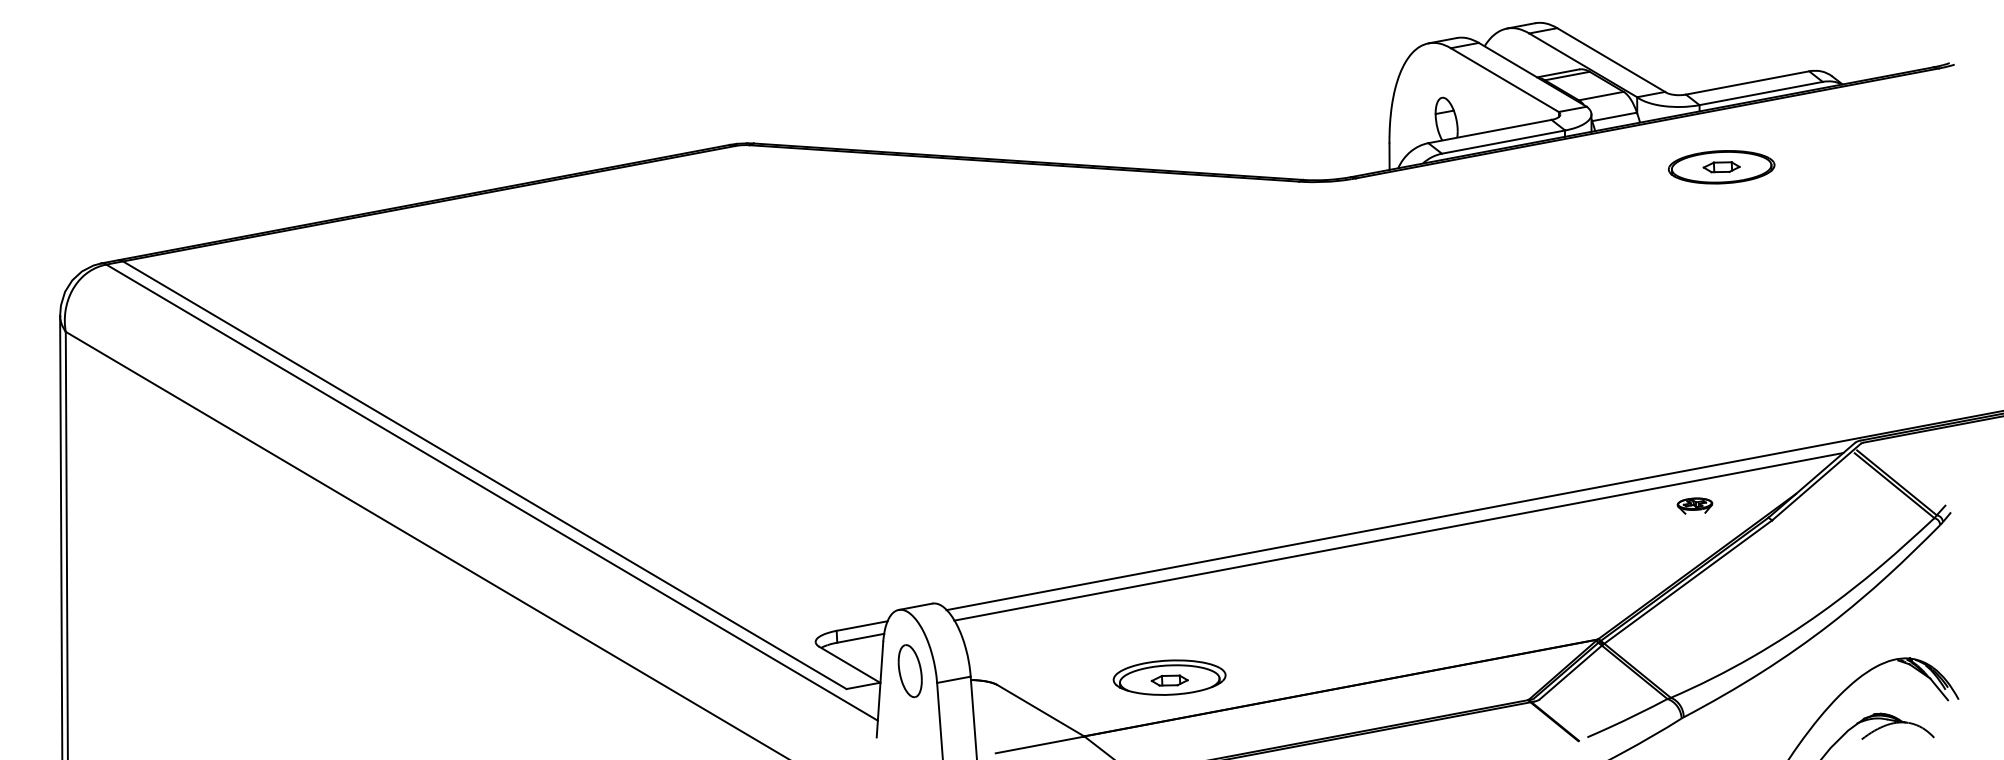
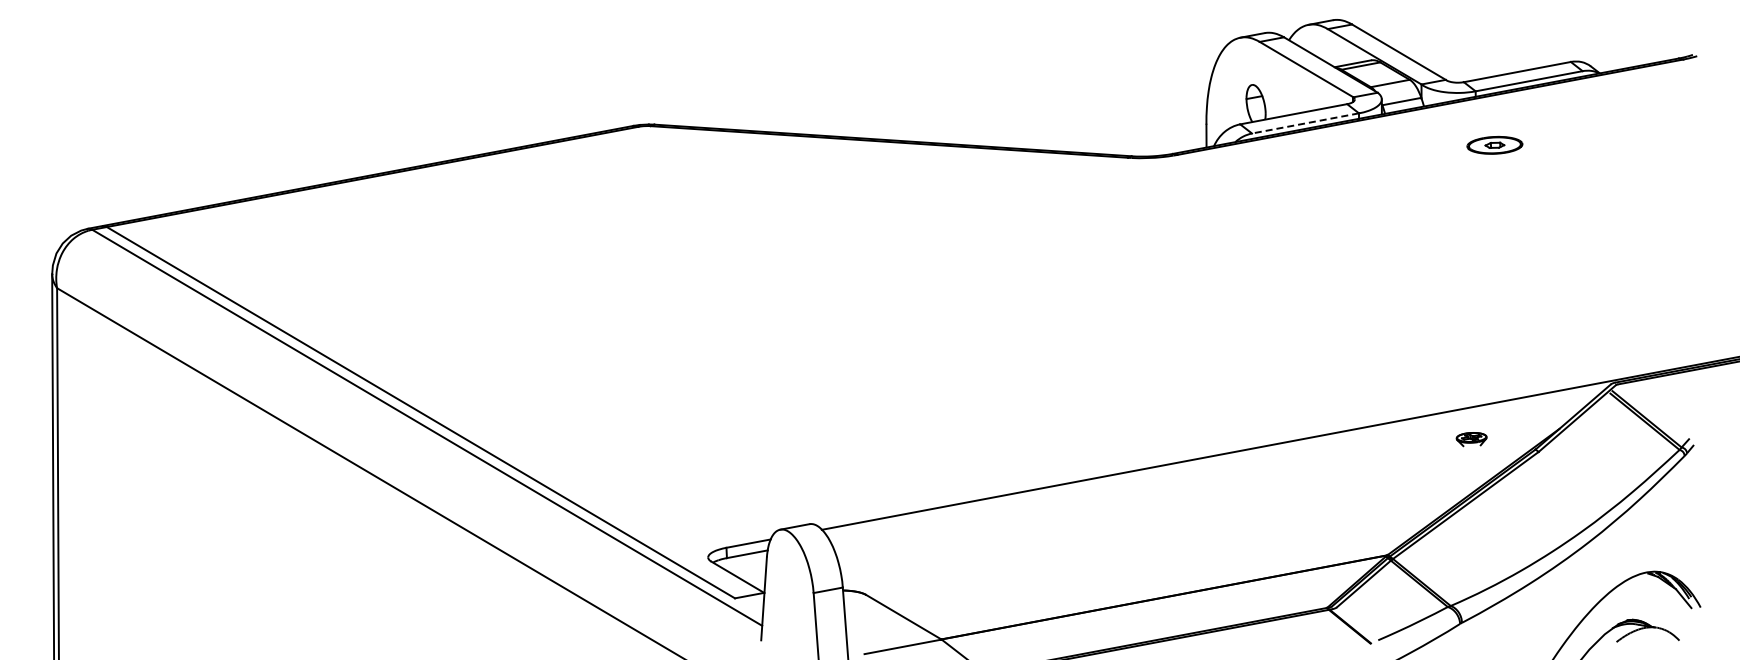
line: (1503, 142) -> (1305, 123), solid -> dashed
part: (1721, 167) -> (1494, 145), size x0.6
line: (1398, 536) -> (1214, 465), removed
part: (910, 670) -> (790, 582), removed
part: (1169, 677) -> (1015, 588), removed

